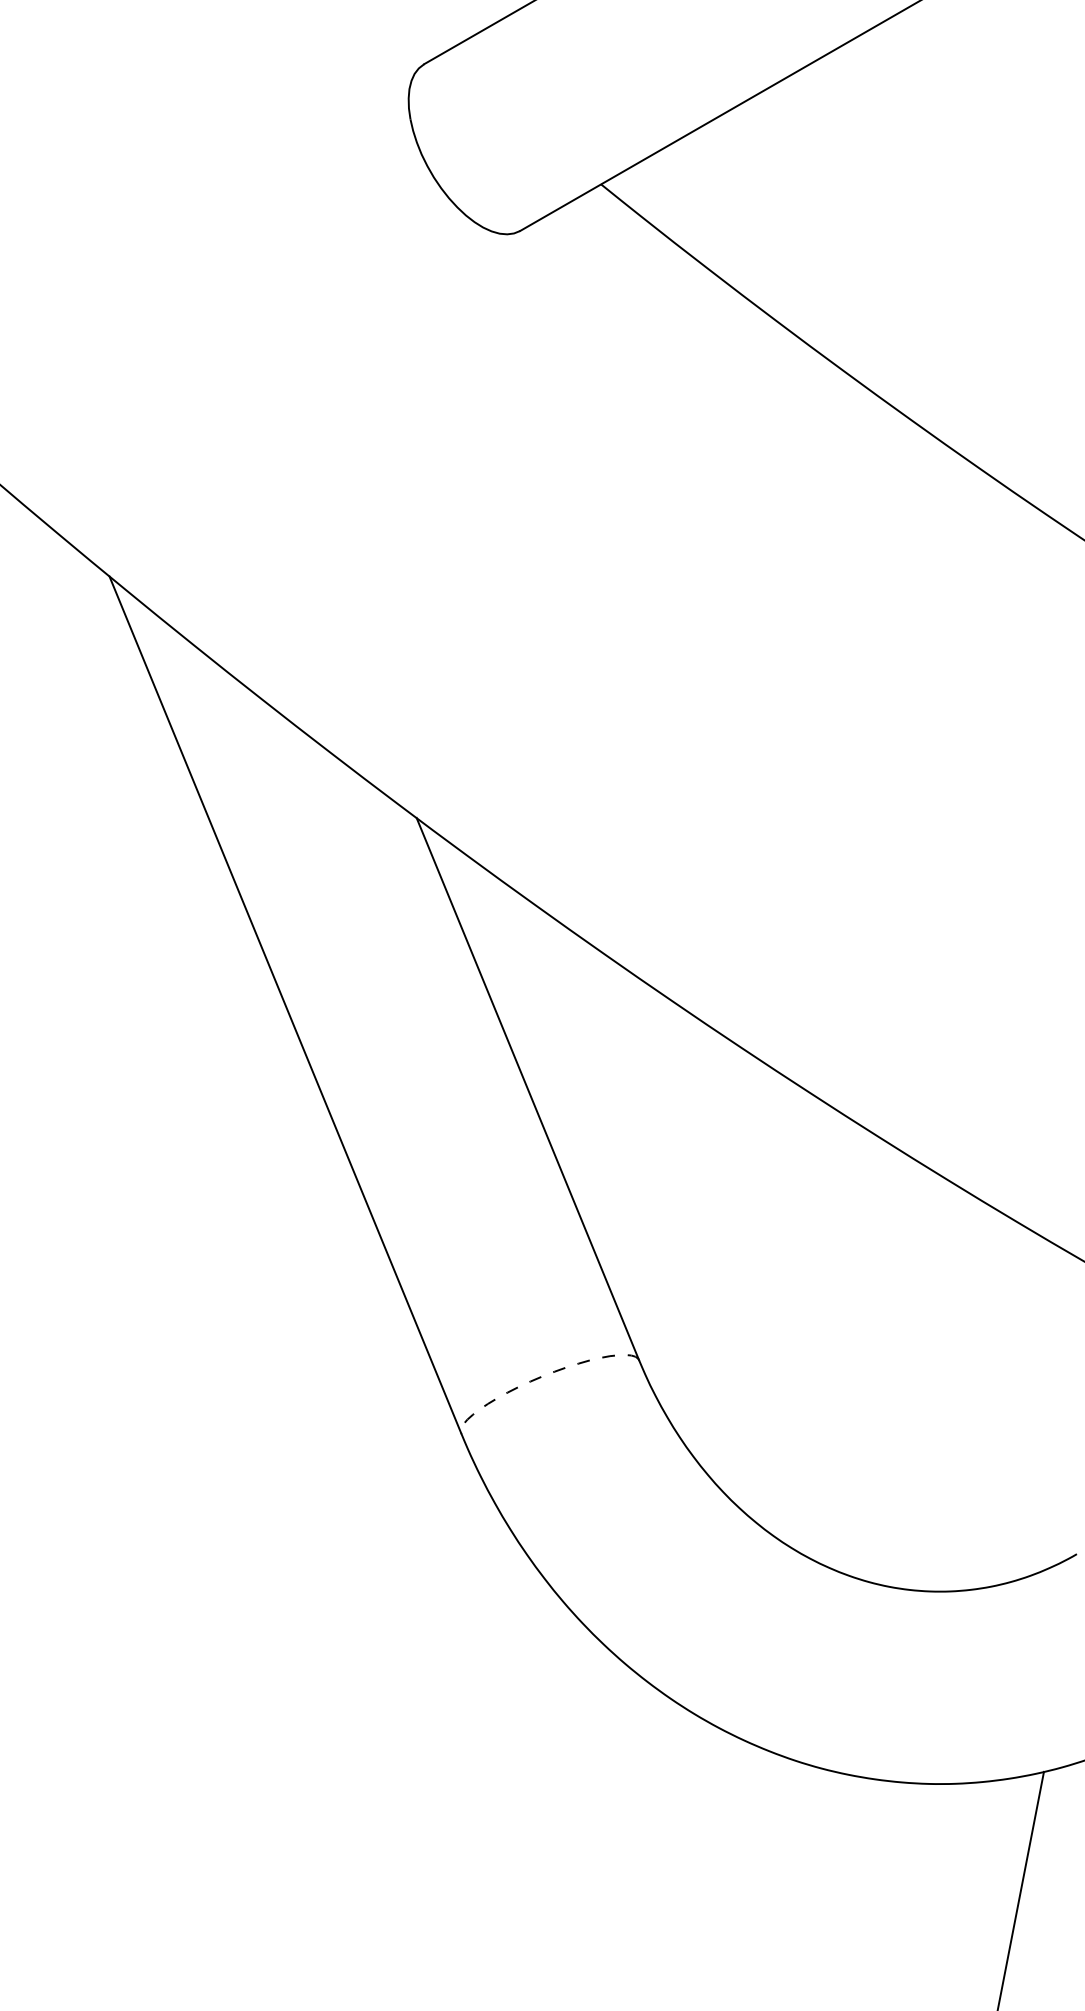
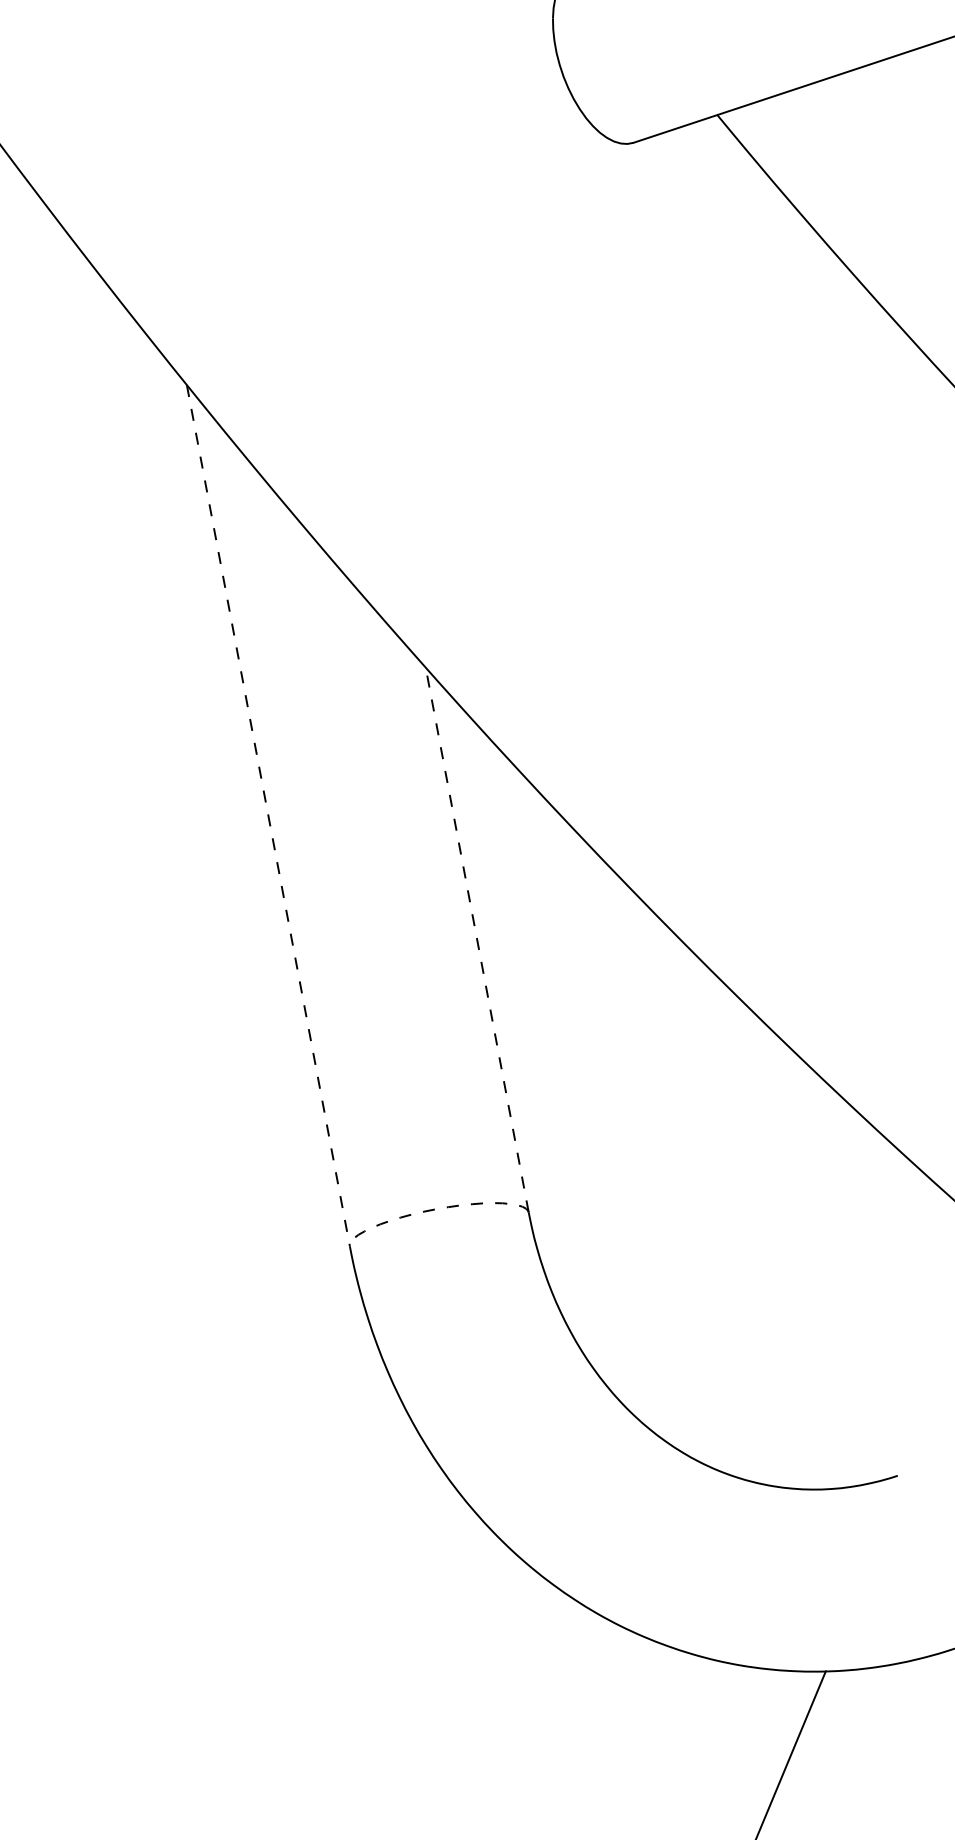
line: (285, 1004) -> (268, 815), solid -> dashed
line: (527, 1088) -> (477, 939), solid -> dashed

